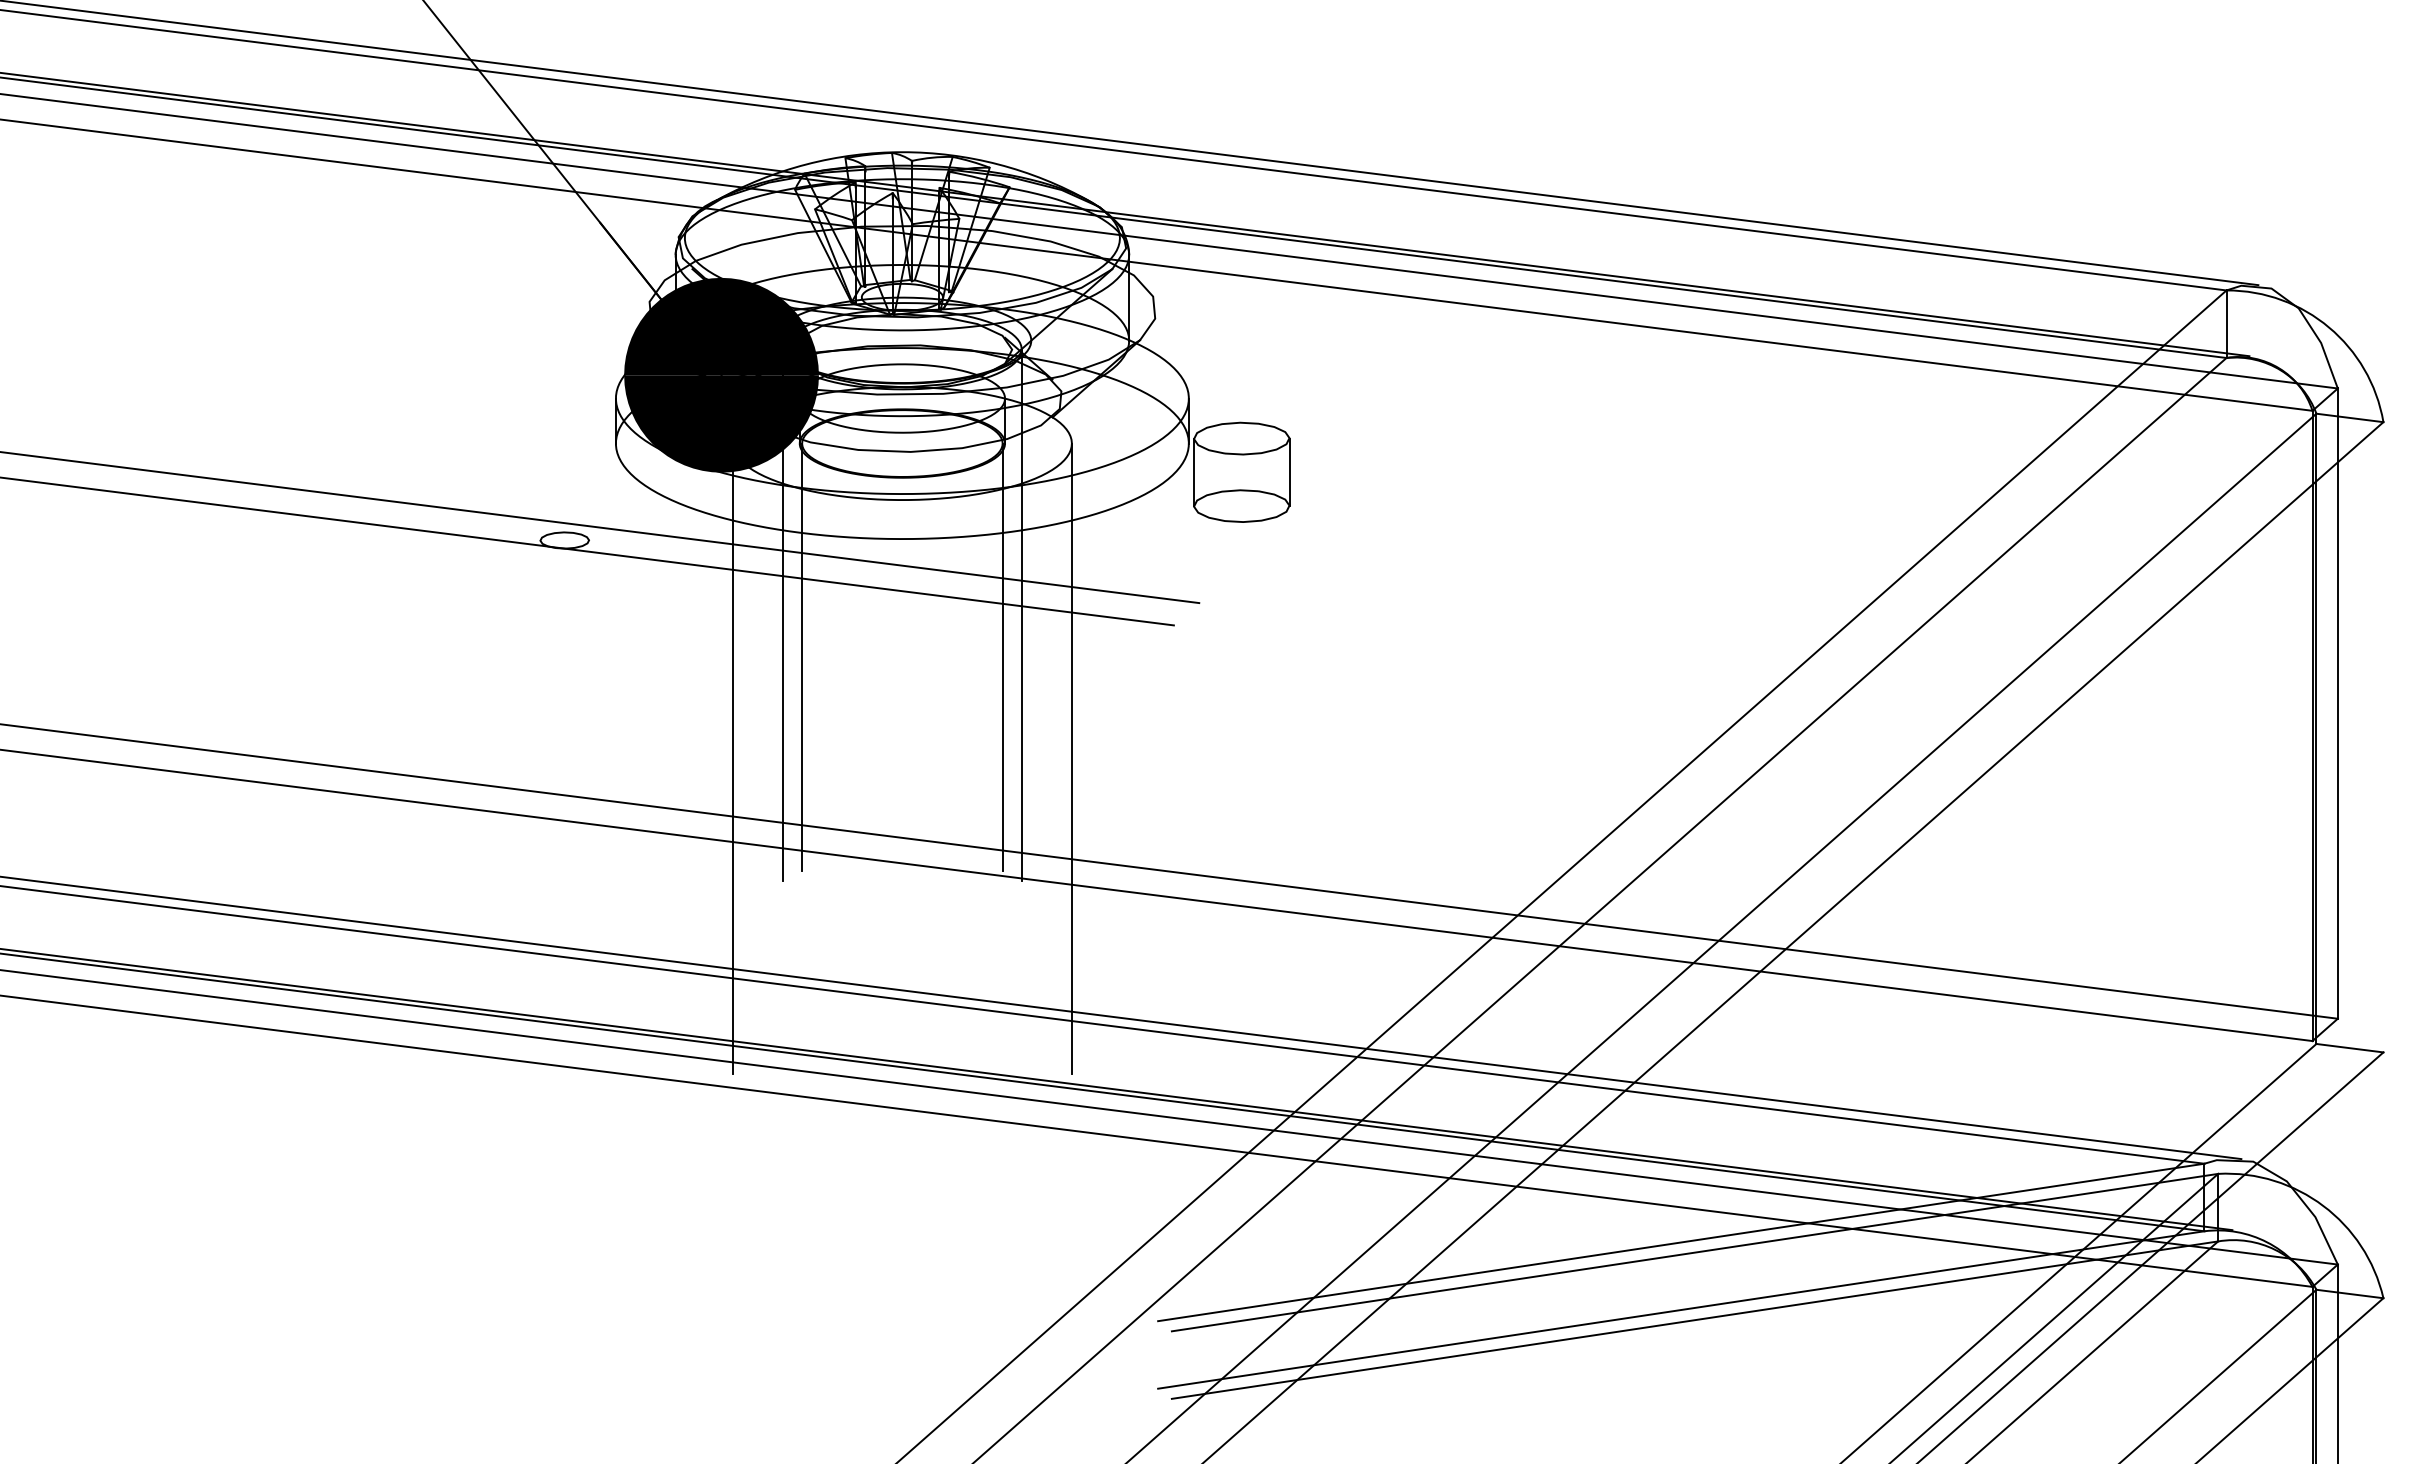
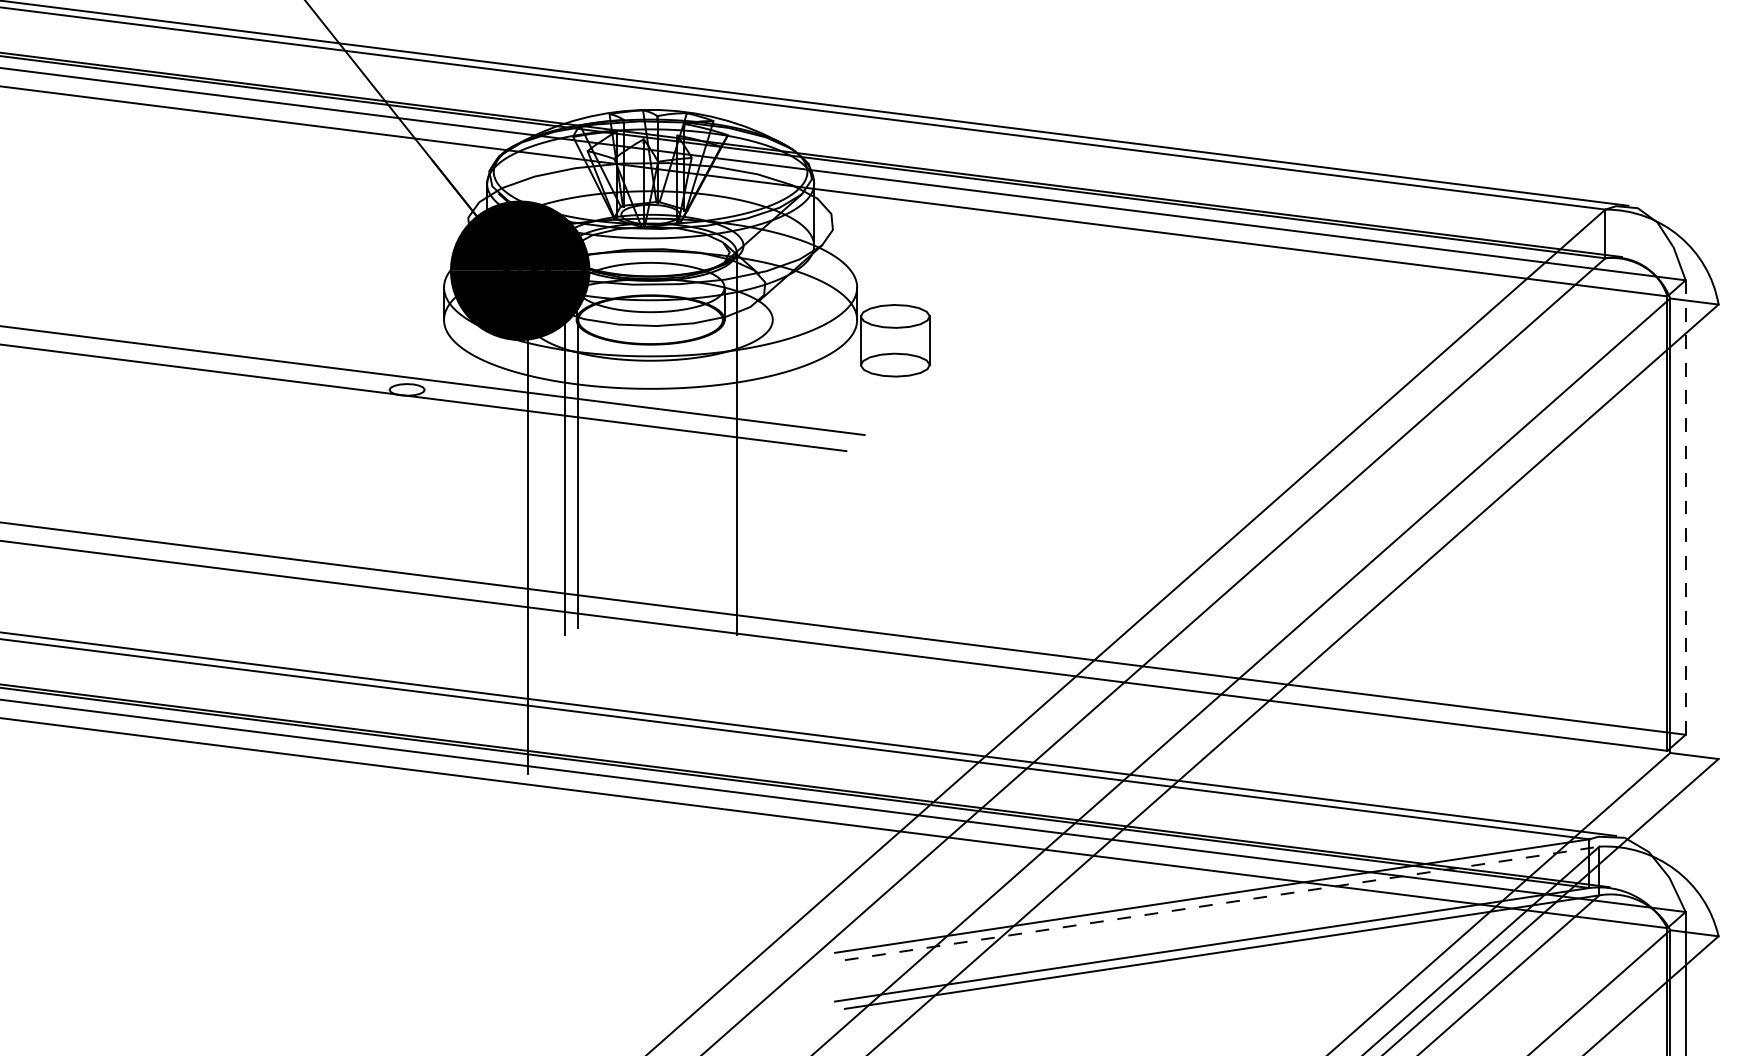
line: (1002, 657) -> (722, 474), removed
line: (2337, 704) -> (1685, 508), solid -> dashed
line: (1071, 758) -> (772, 547), removed
line: (1695, 1252) -> (1222, 903), solid -> dashed

